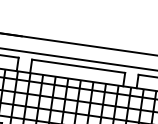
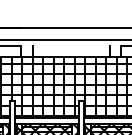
line: (78, 65) -> (71, 45), removed

